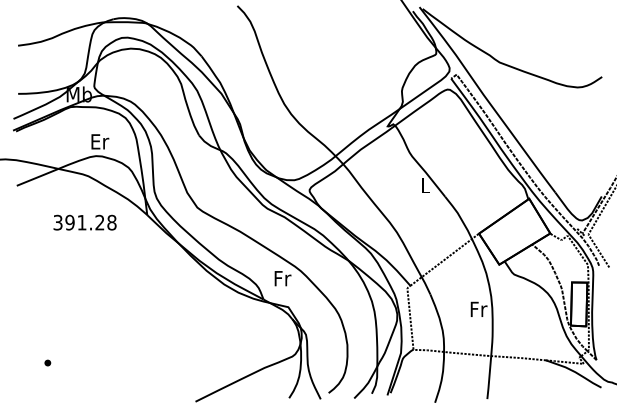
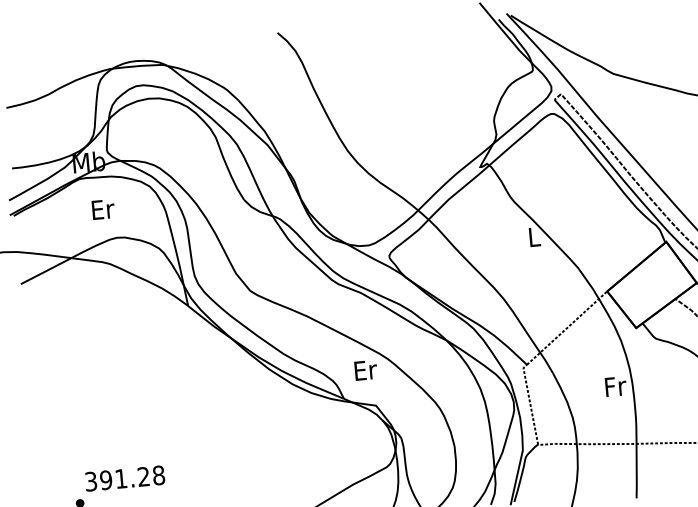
text: (100, 141) -> (103, 209), moved
text: (84, 222) -> (124, 478), moved
text: (282, 278) -> (365, 370), Fr -> Er

